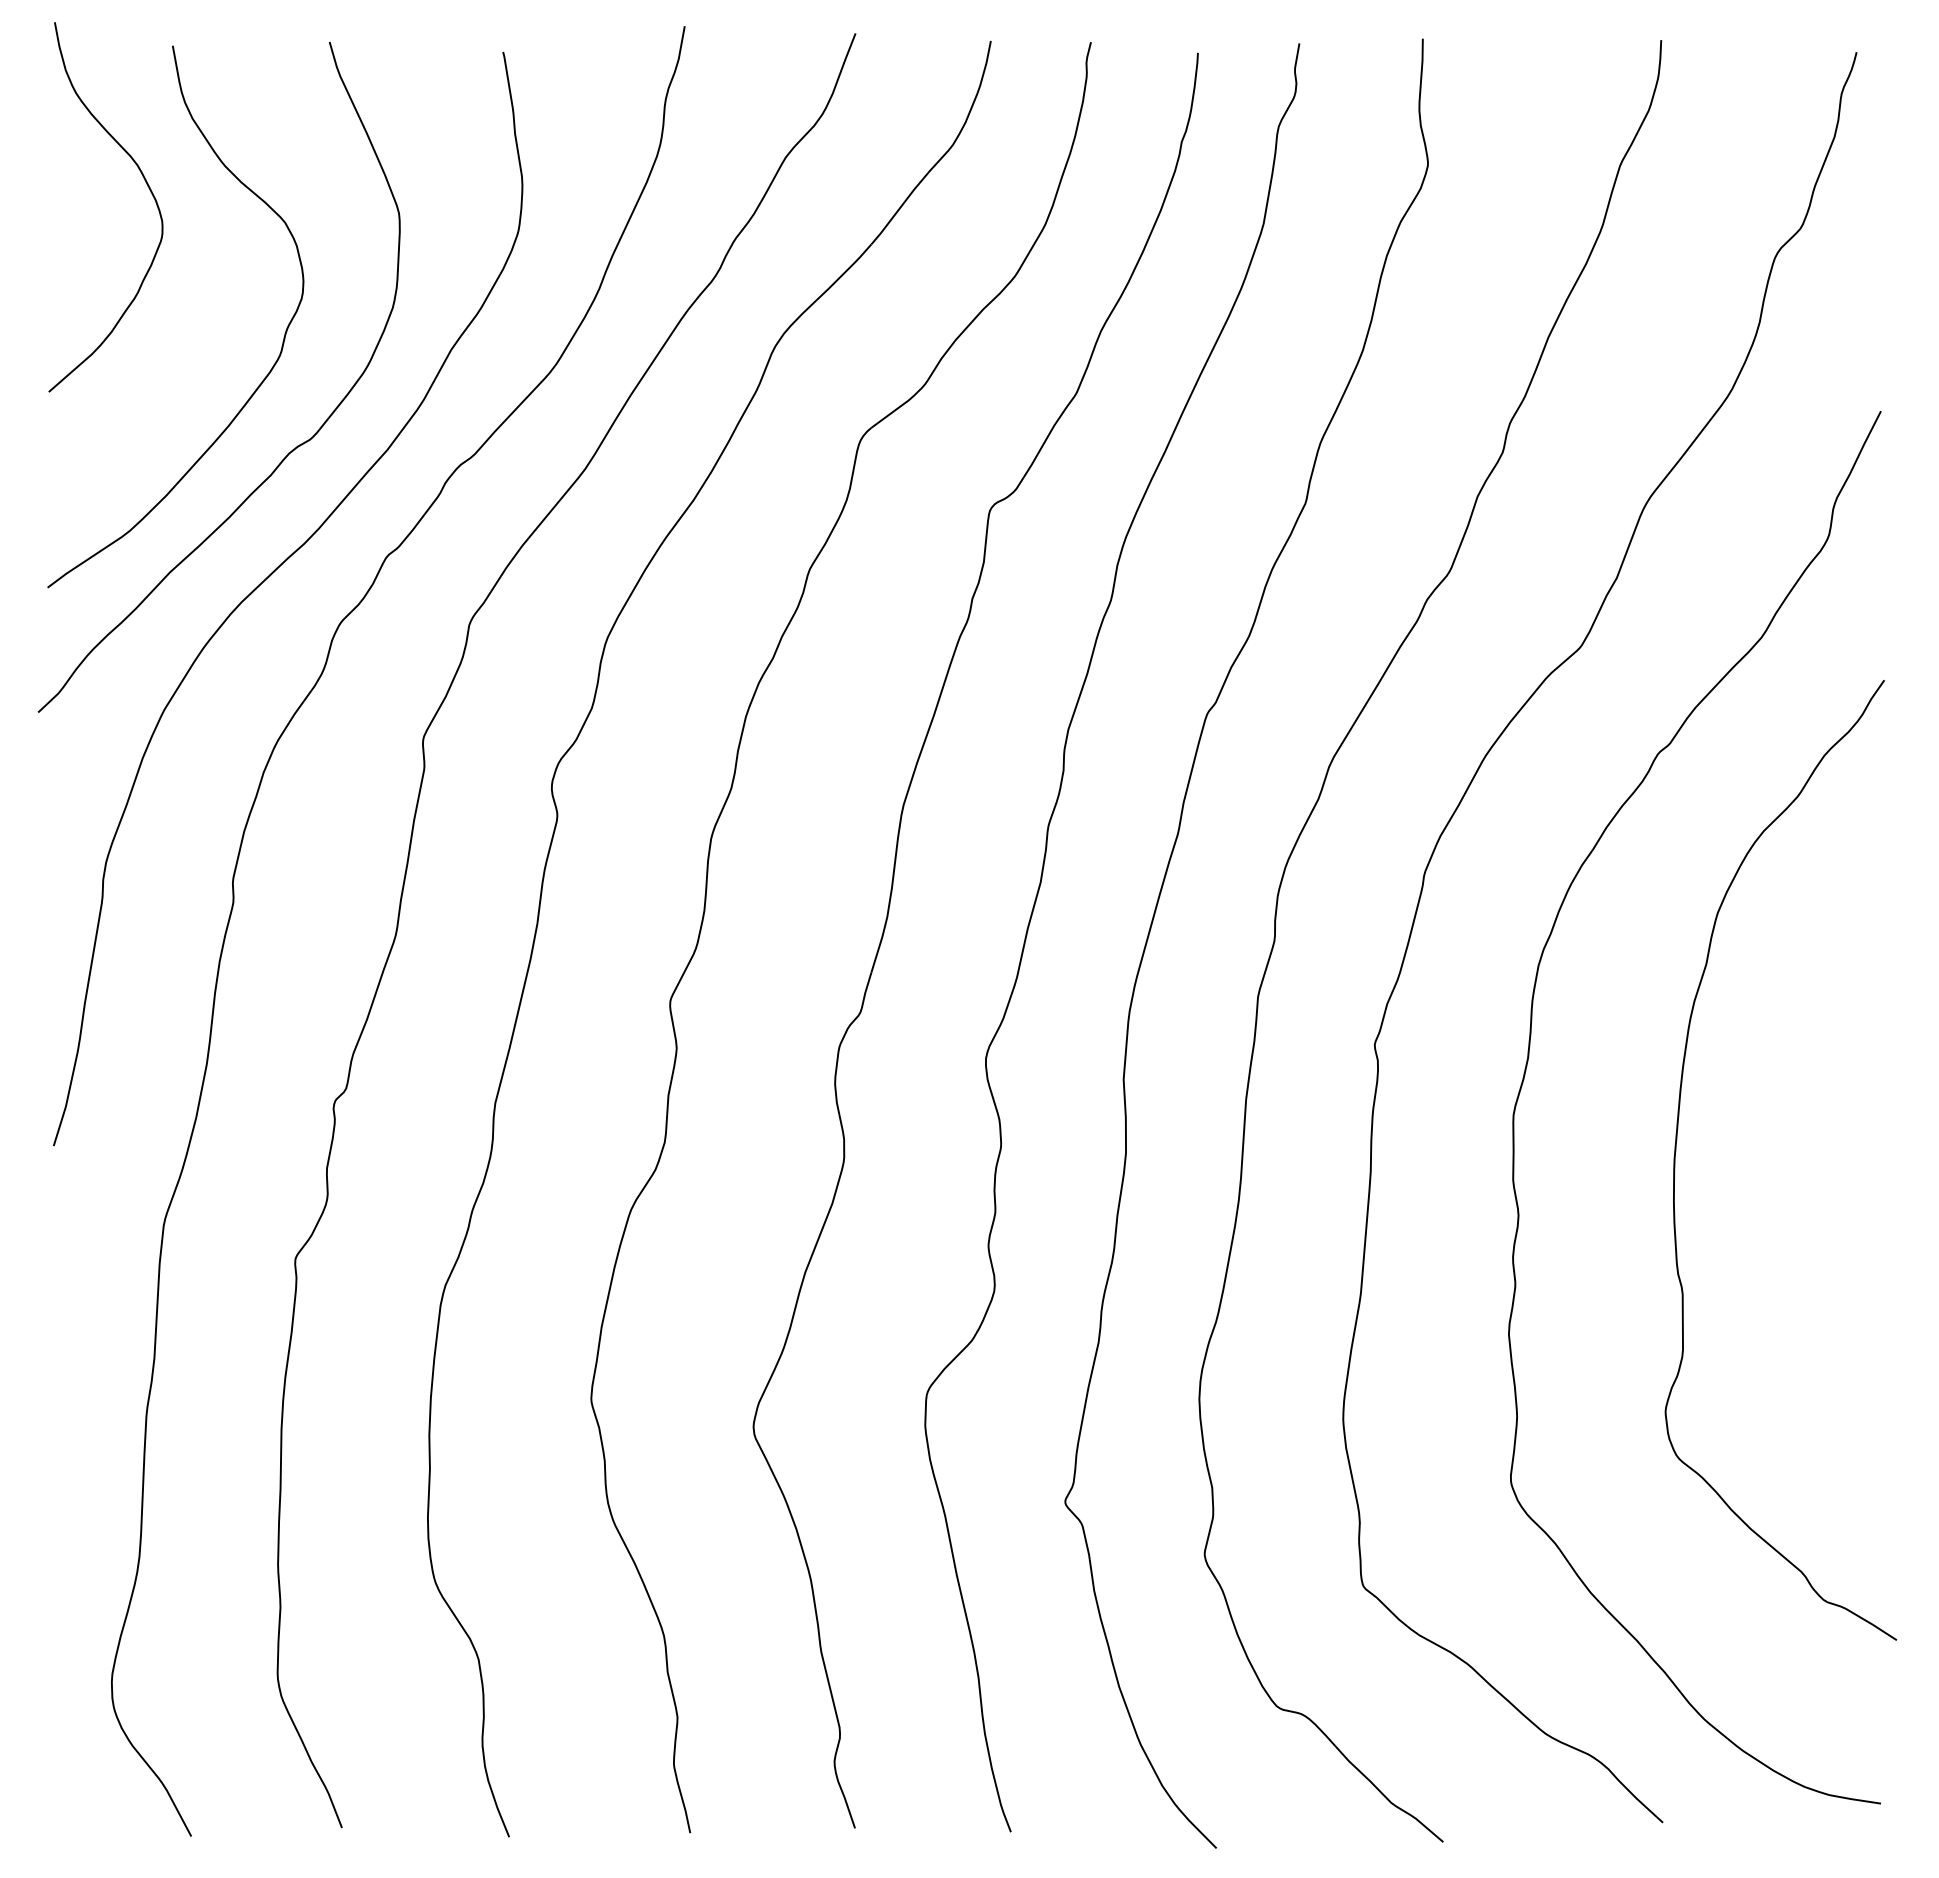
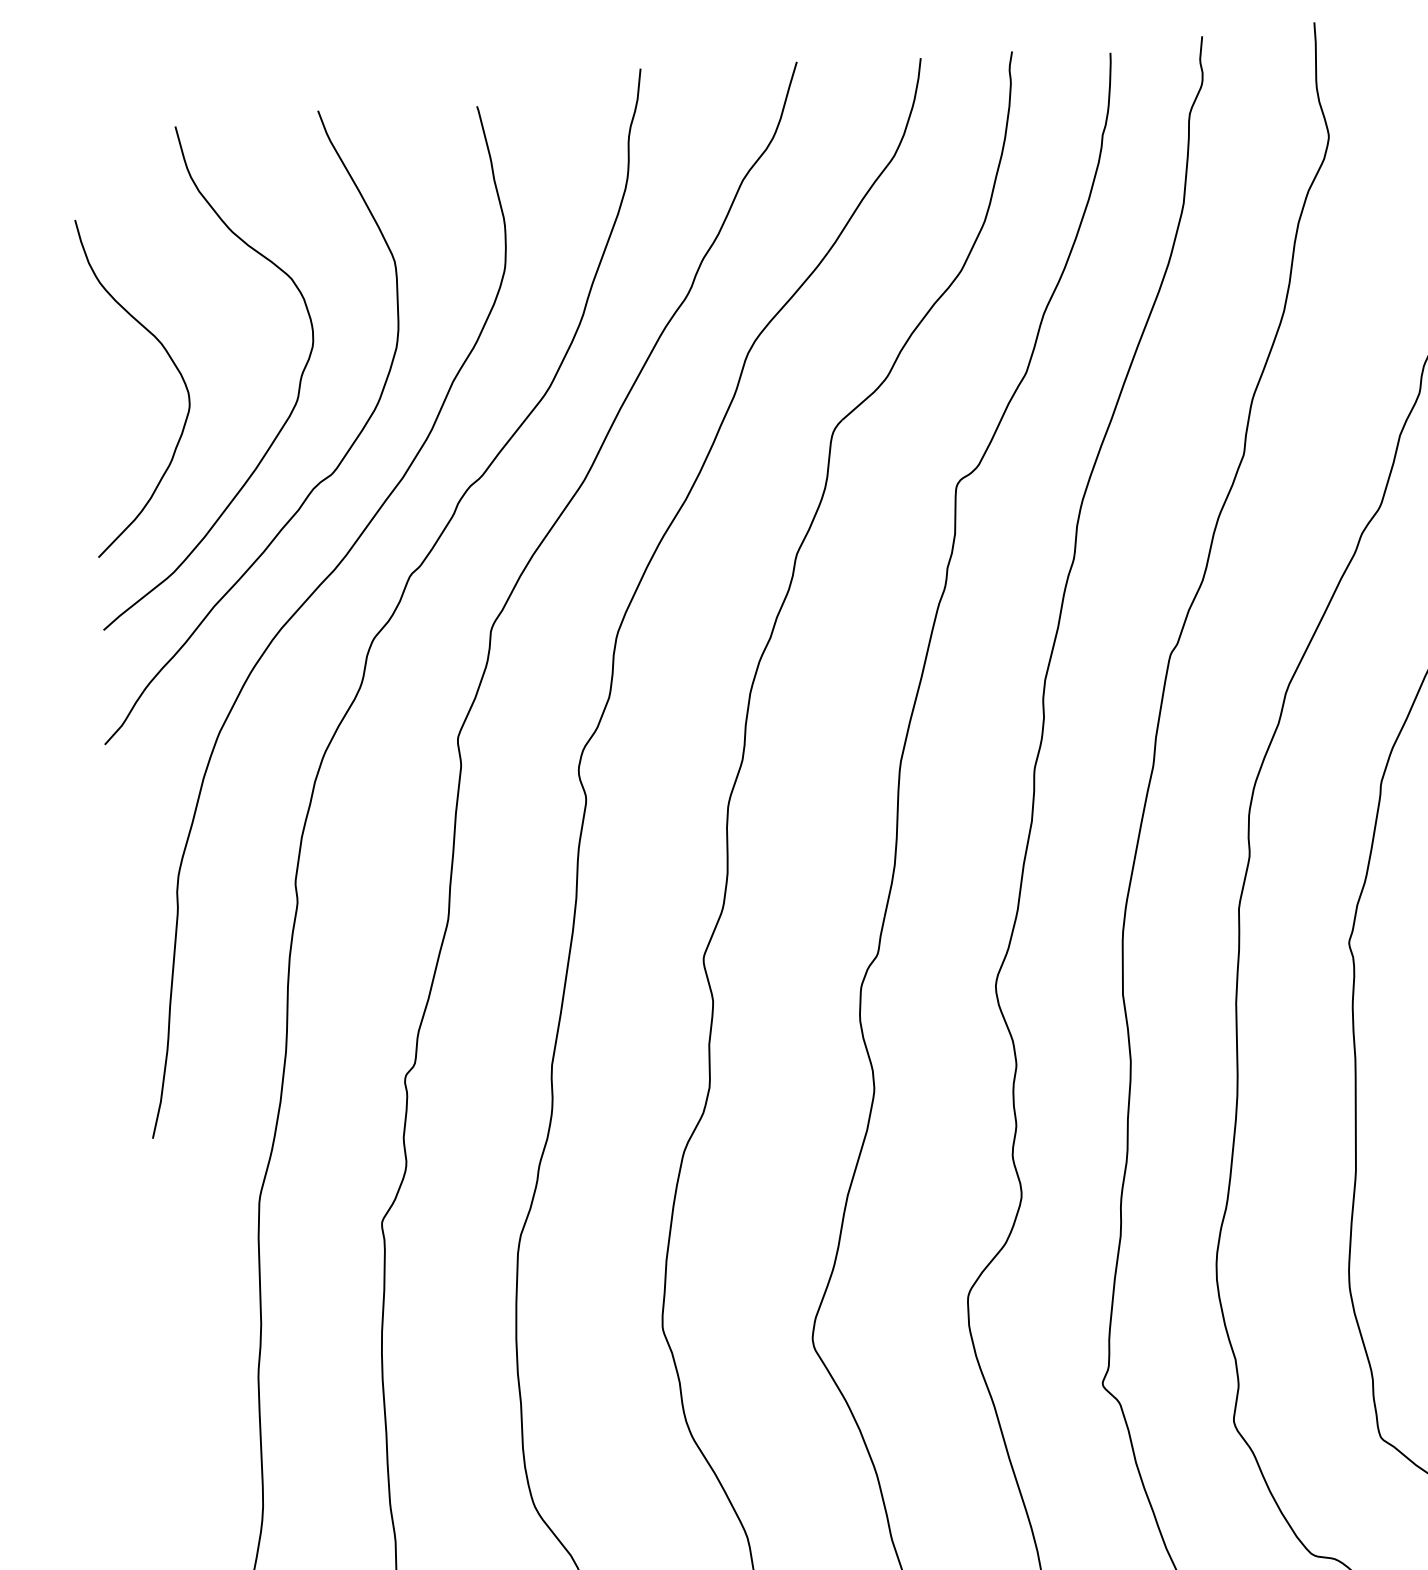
curve: (147, 186) -> (172, 362), moved

